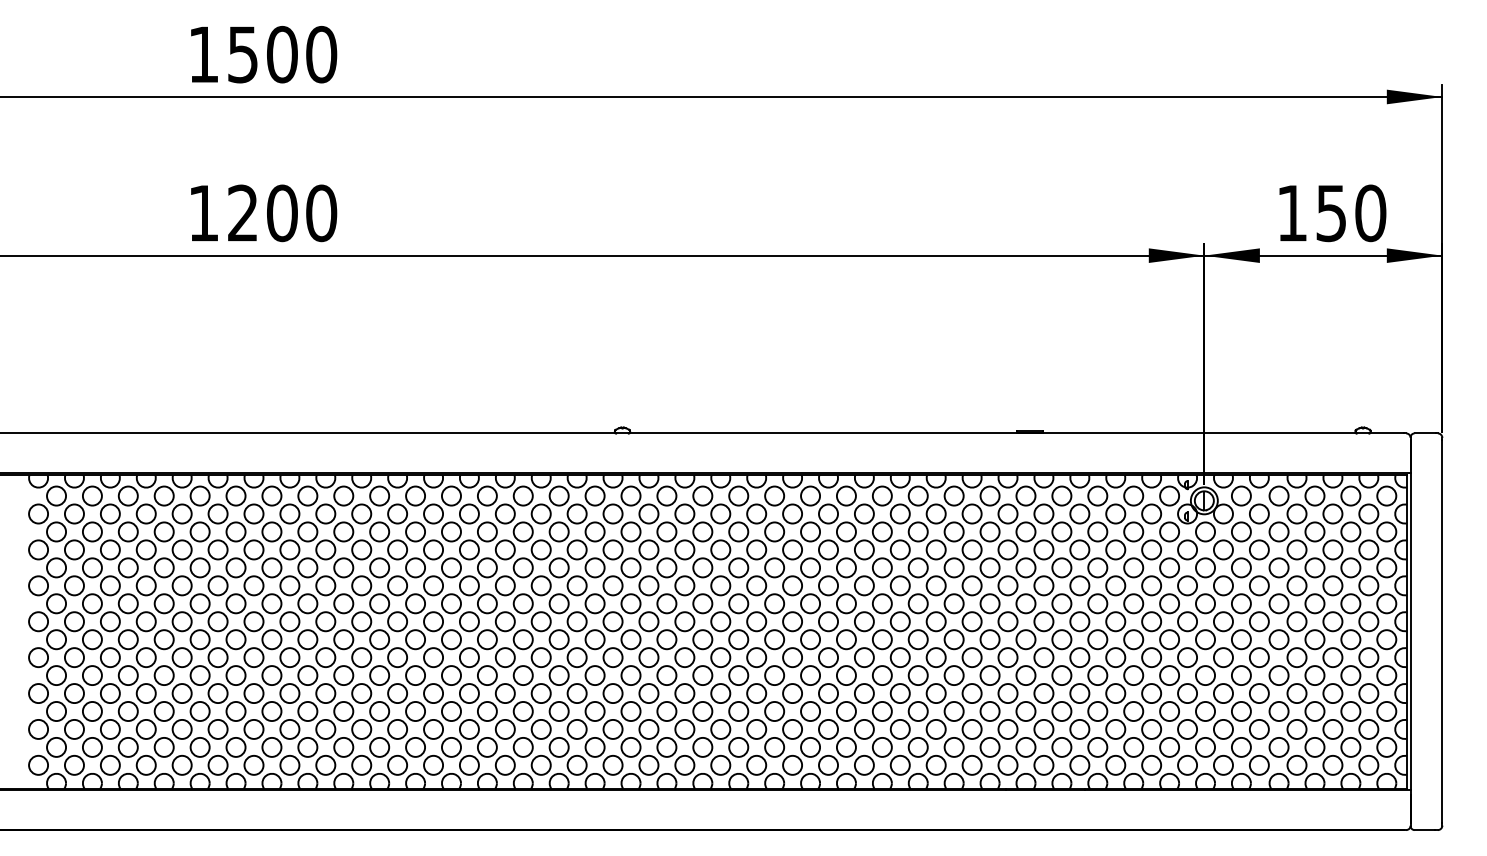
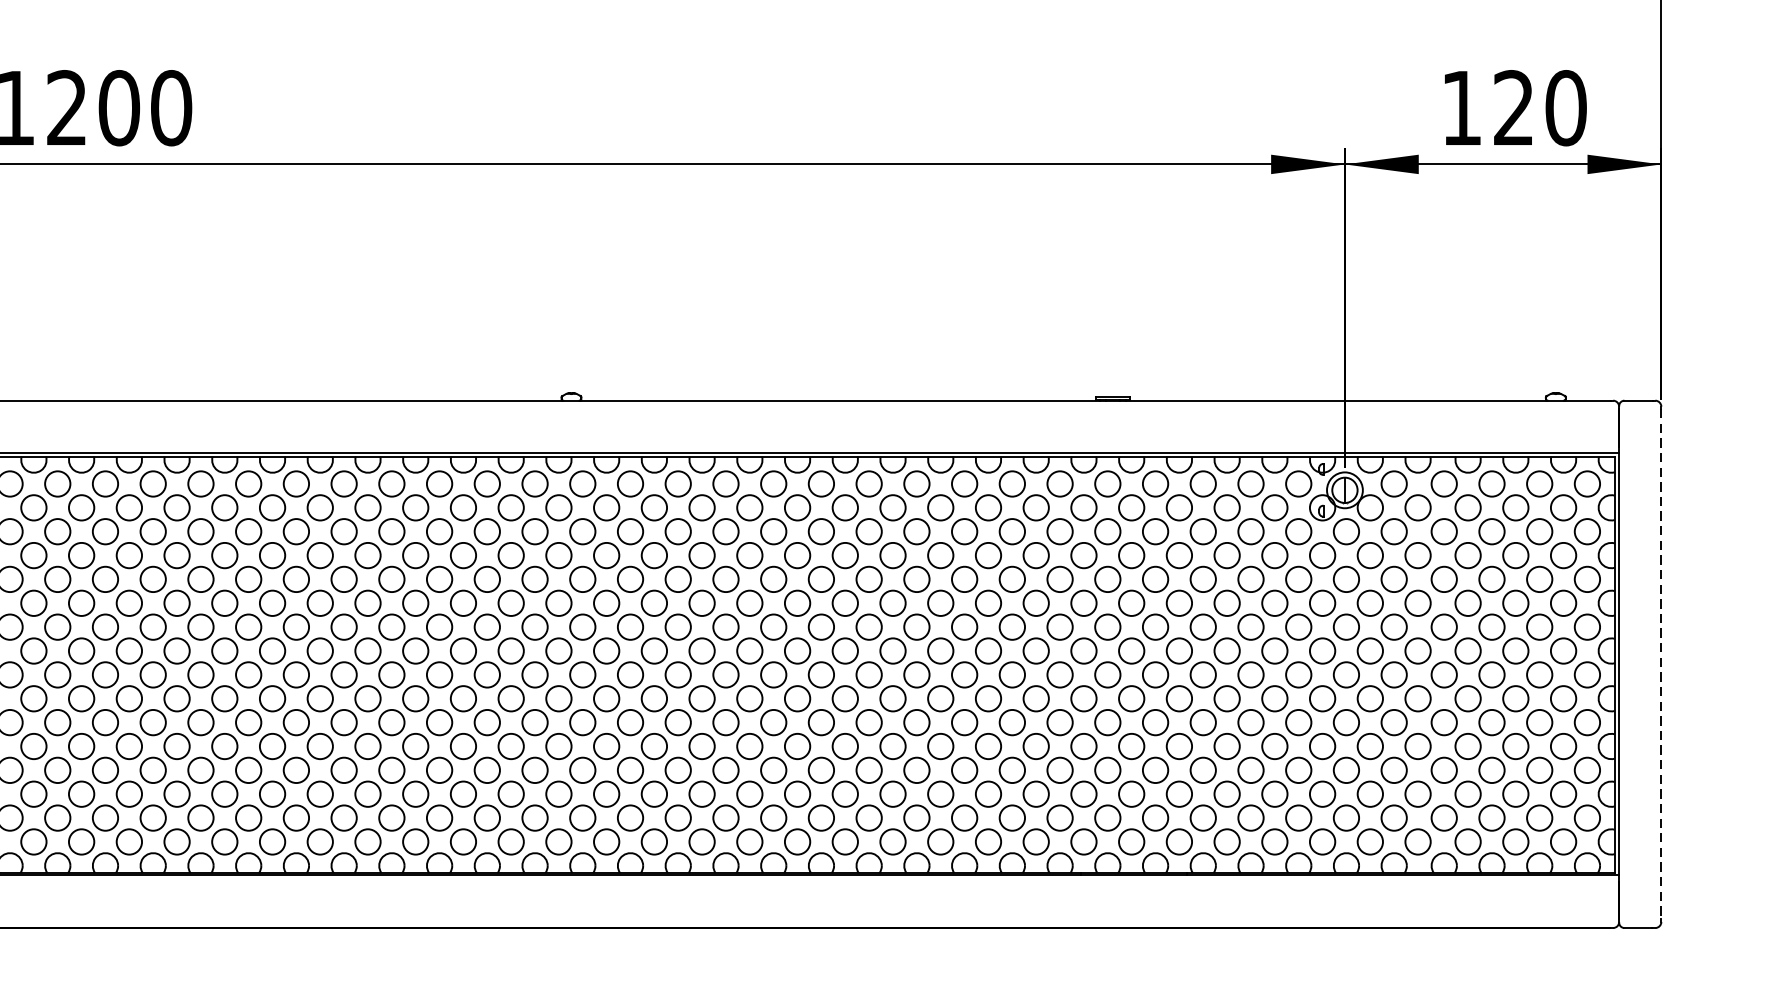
text: (1330, 213) -> (1512, 108), 150 -> 120
line: (1442, 631) -> (1661, 664), solid -> dashed

